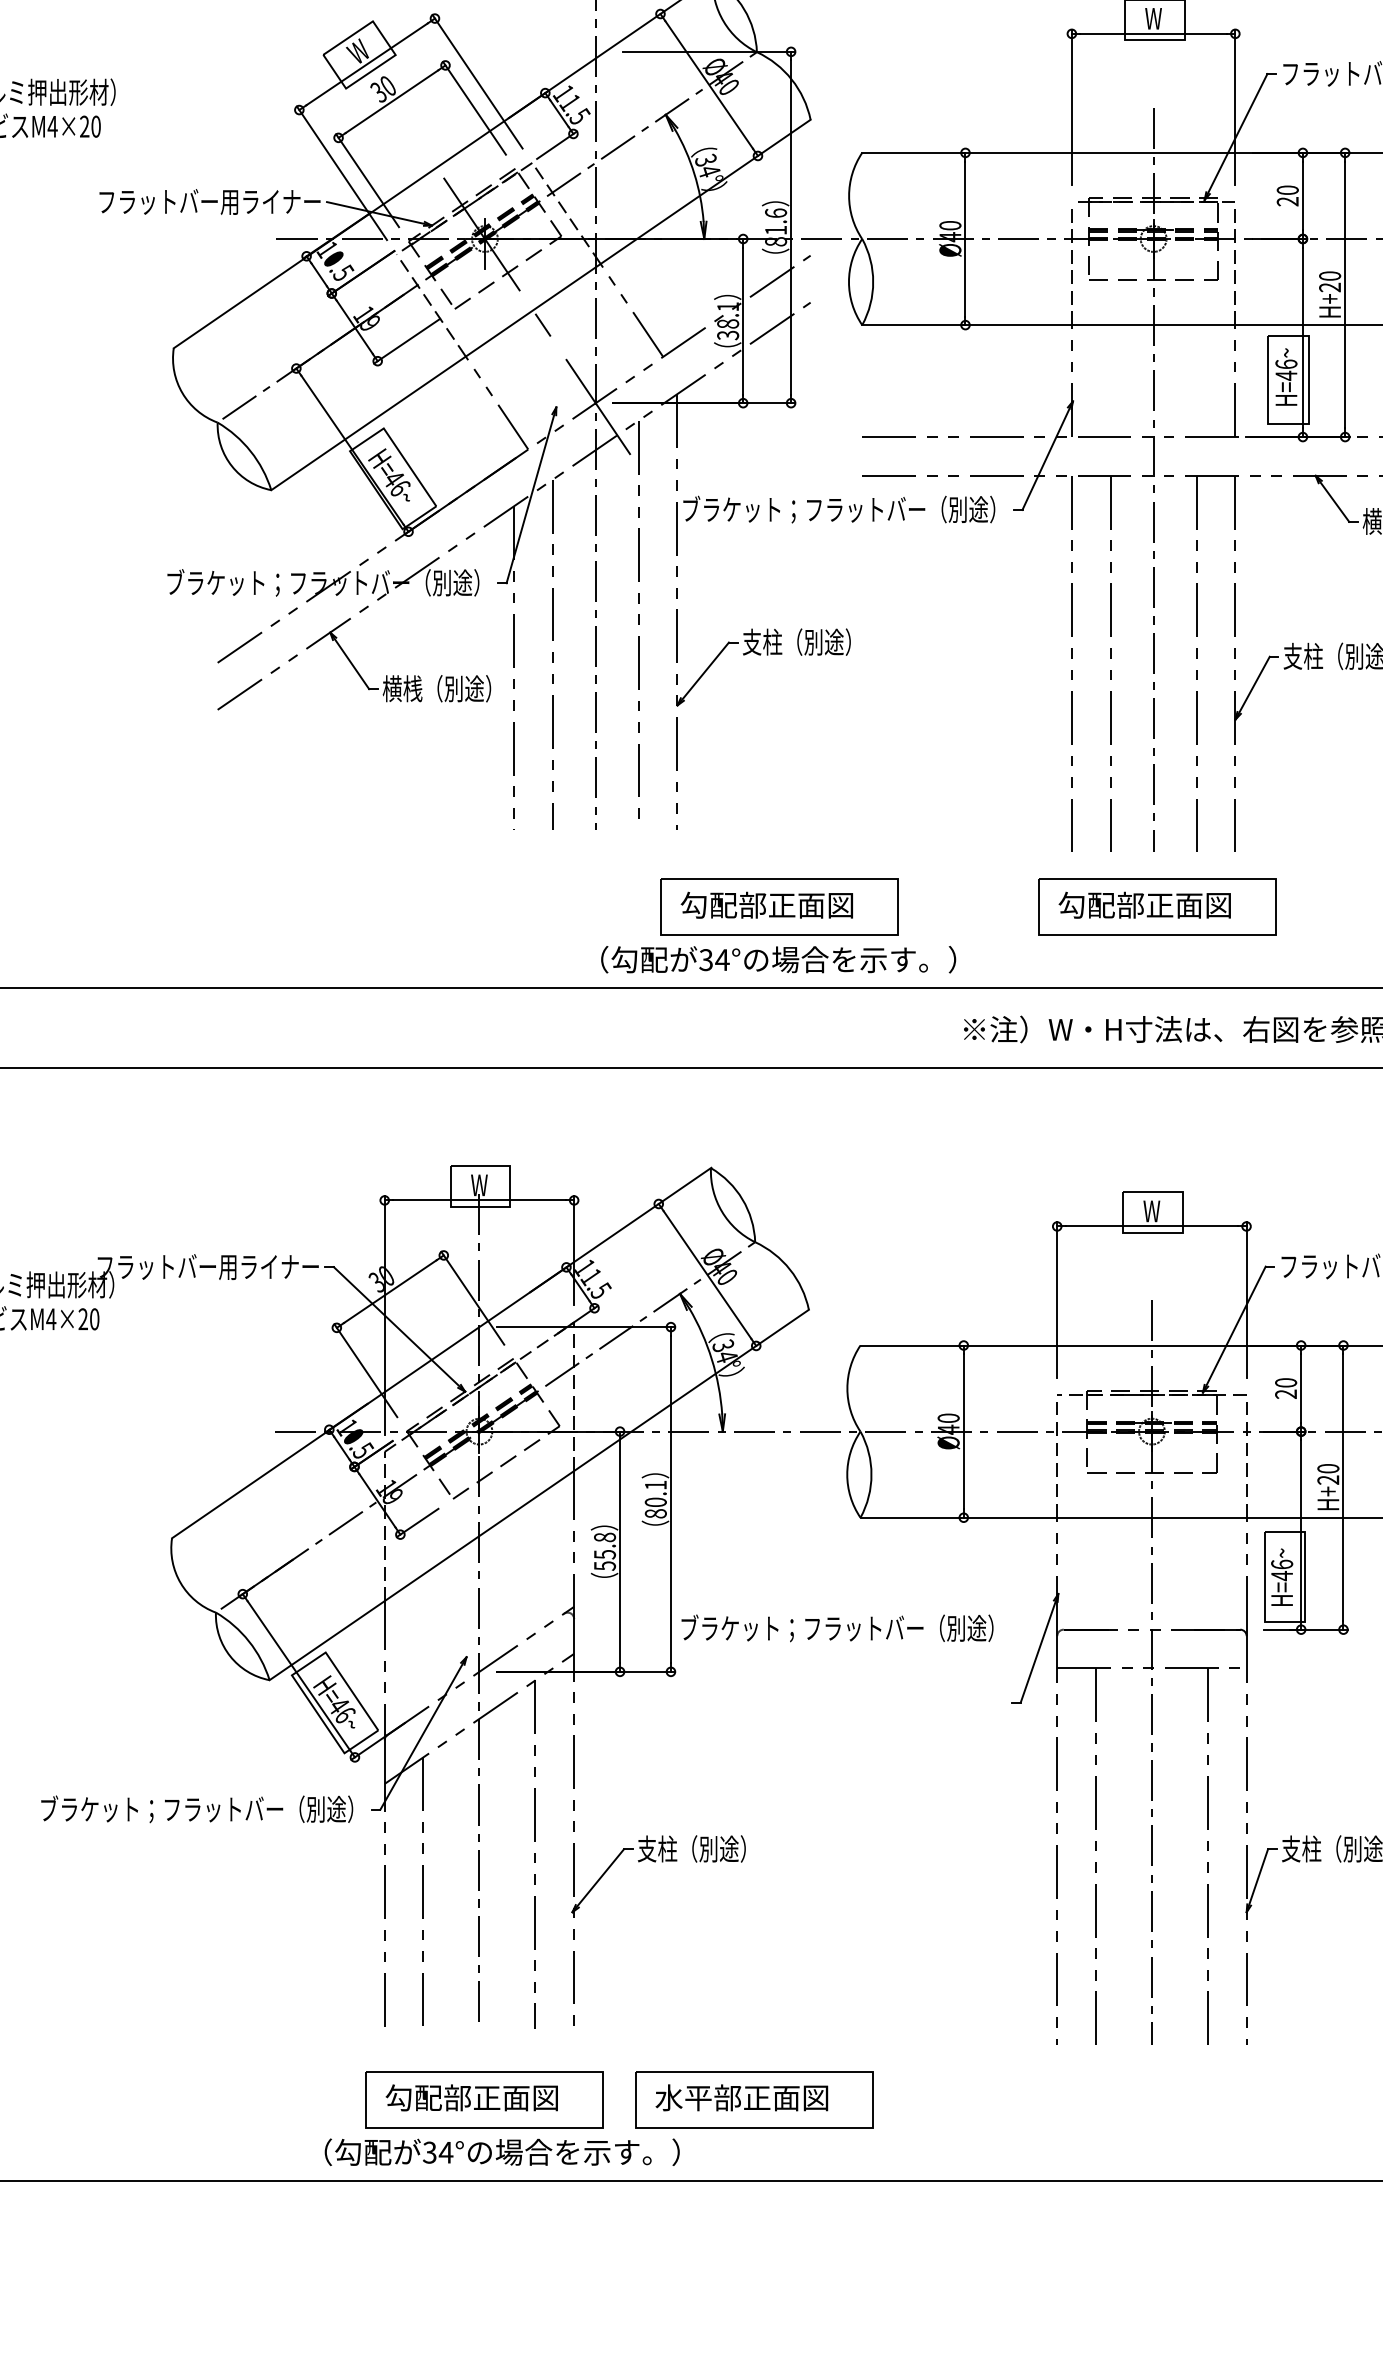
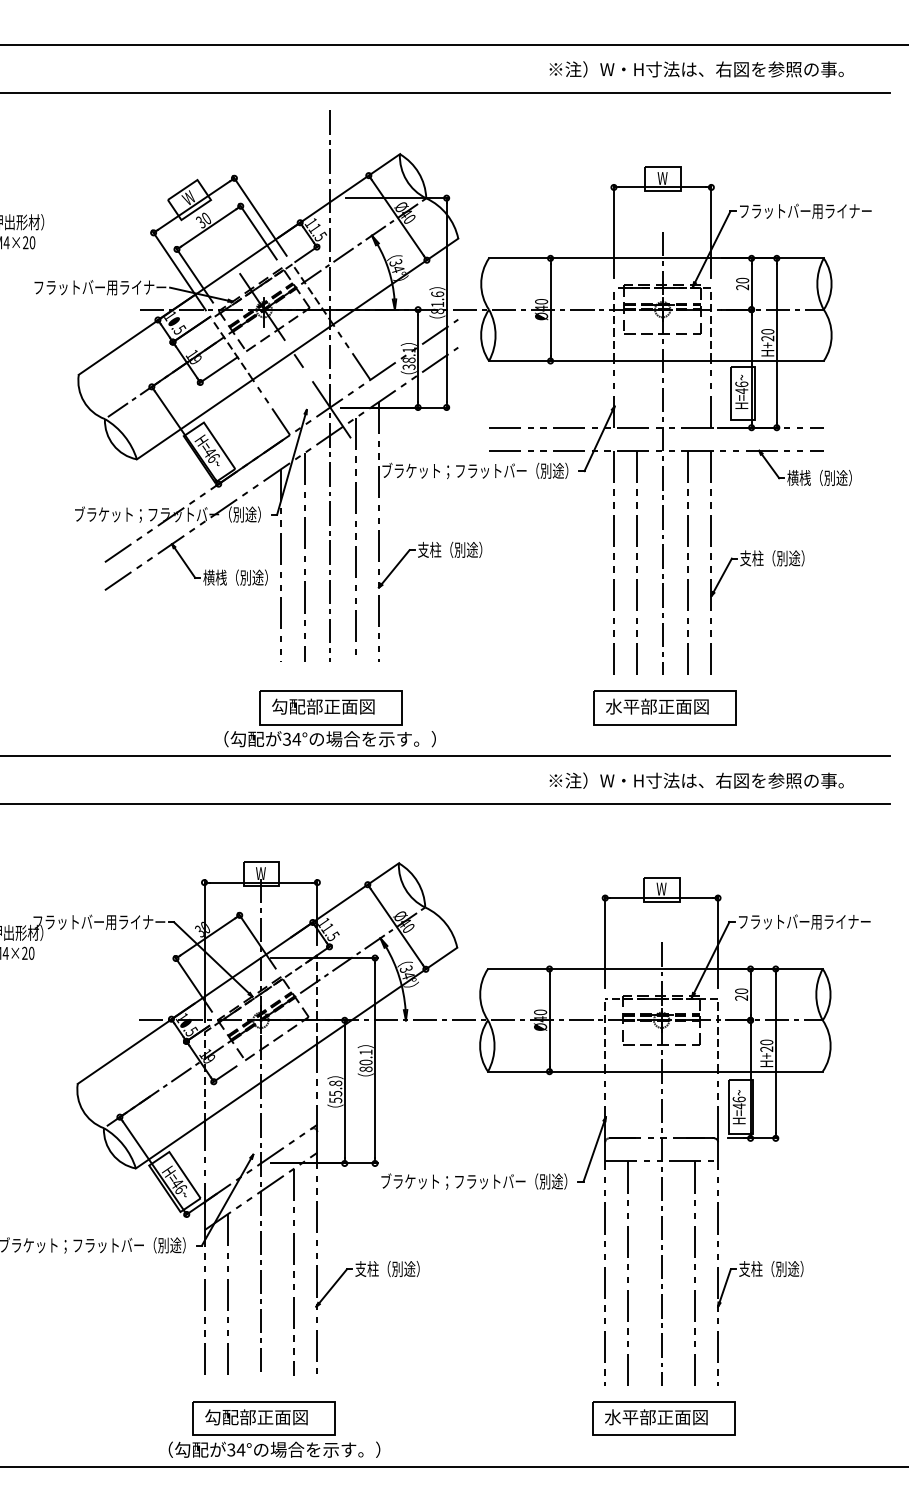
text: (1086, 904) -> (622, 706), 勾配部正面図 -> 水平部正面図
part: (777, 925) -> (329, 718), moved
text: (837, 1628) -> (474, 1181), moved
part: (753, 2099) -> (663, 1418), moved

